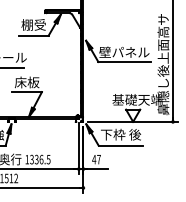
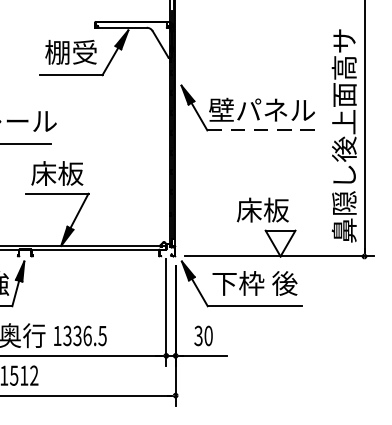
line: (124, 62) -> (262, 131), solid -> dashed
text: (137, 99) -> (289, 209), 基礎天端 -> 床板
text: (96, 159) -> (203, 335), 47 -> 30

